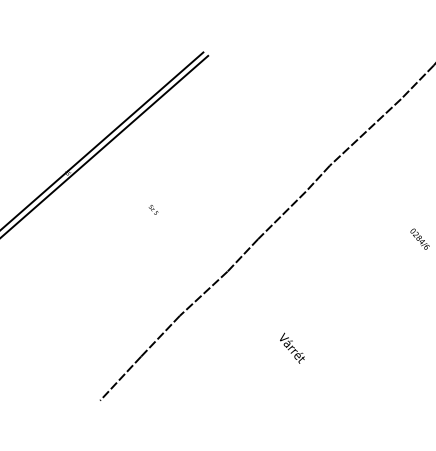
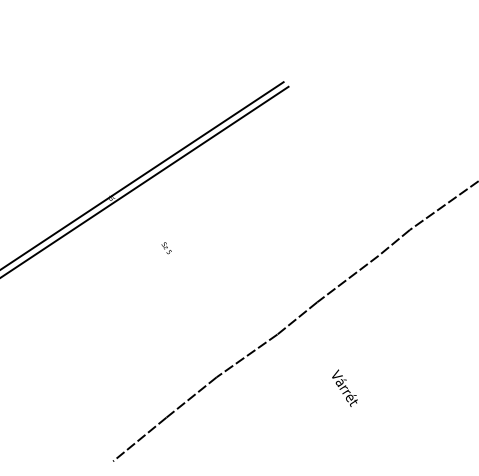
text: (153, 209) -> (166, 247), moved
text: (292, 347) -> (345, 387), moved

